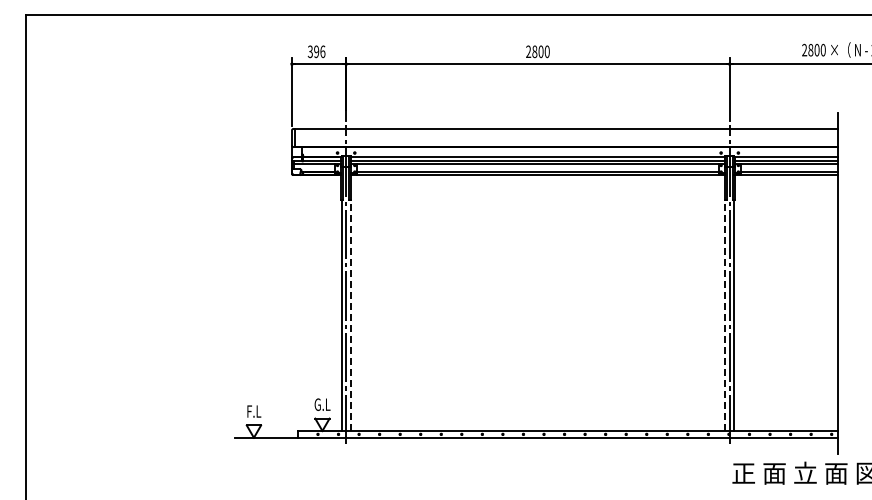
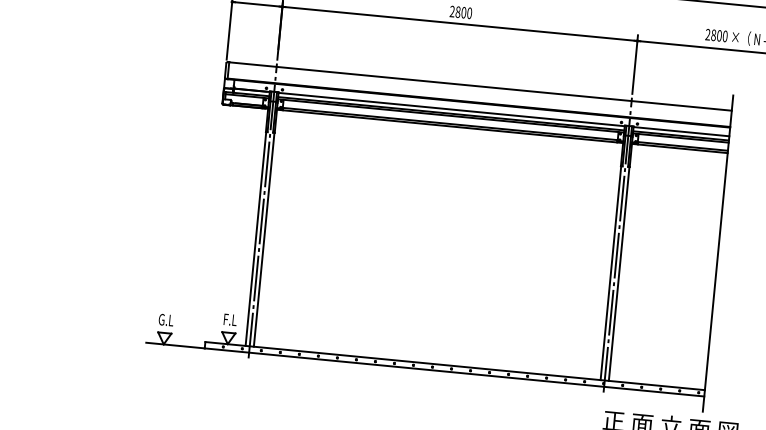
line: (350, 315) -> (264, 239), dashed -> solid
line: (725, 315) -> (611, 273), dashed -> solid
text: (322, 404) -> (230, 319), G.L -> F.L
text: (253, 411) -> (165, 320), F.L -> G.L

